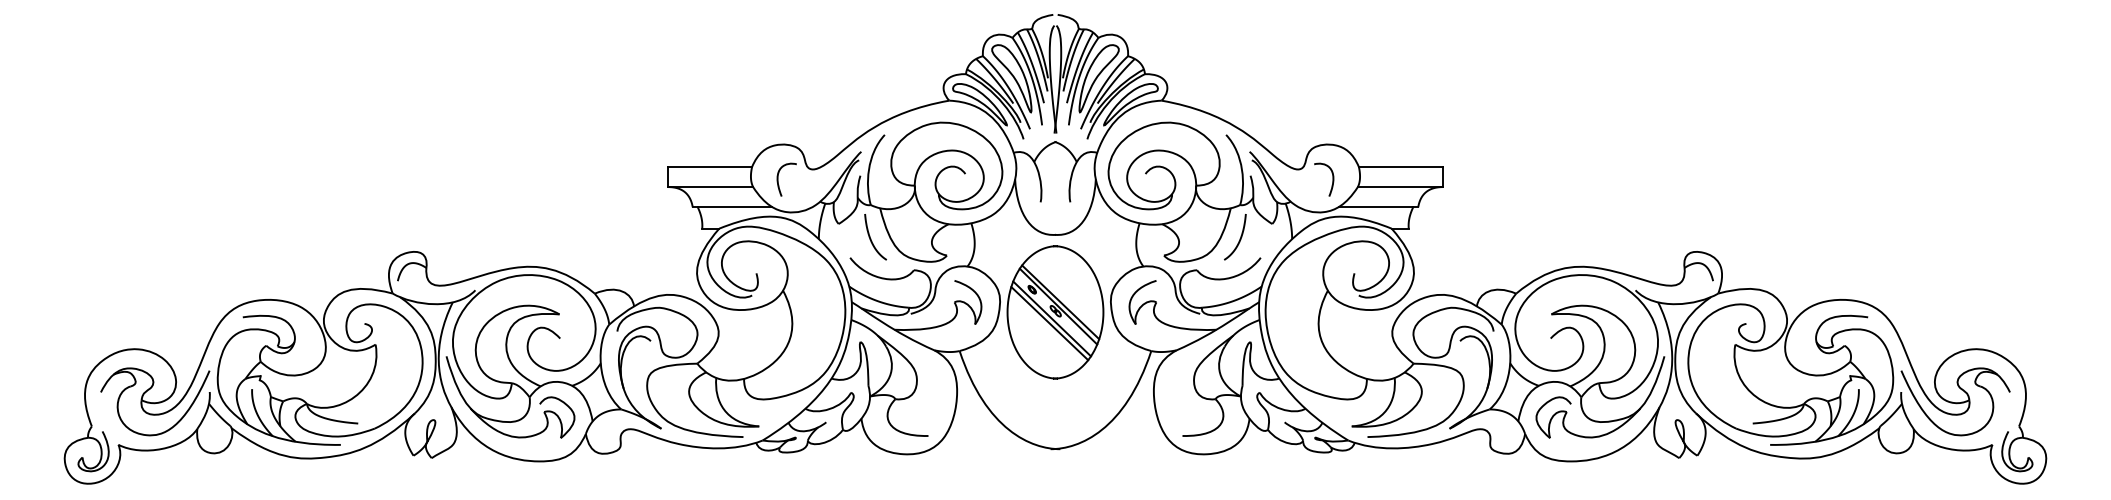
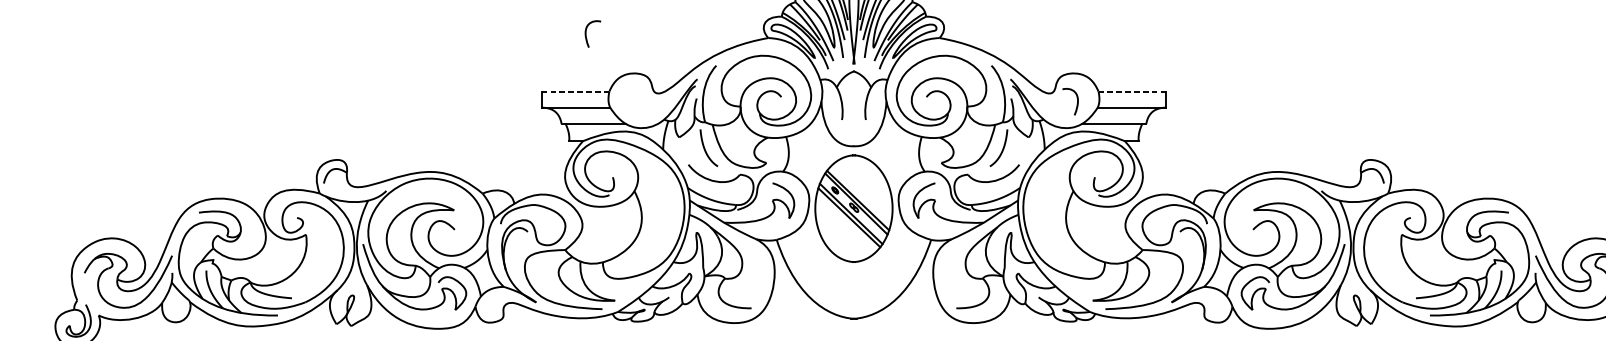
line: (710, 167) -> (575, 91), solid -> dashed
line: (1400, 167) -> (1132, 91), solid -> dashed
curve: (778, 179) -> (586, 33), moved

